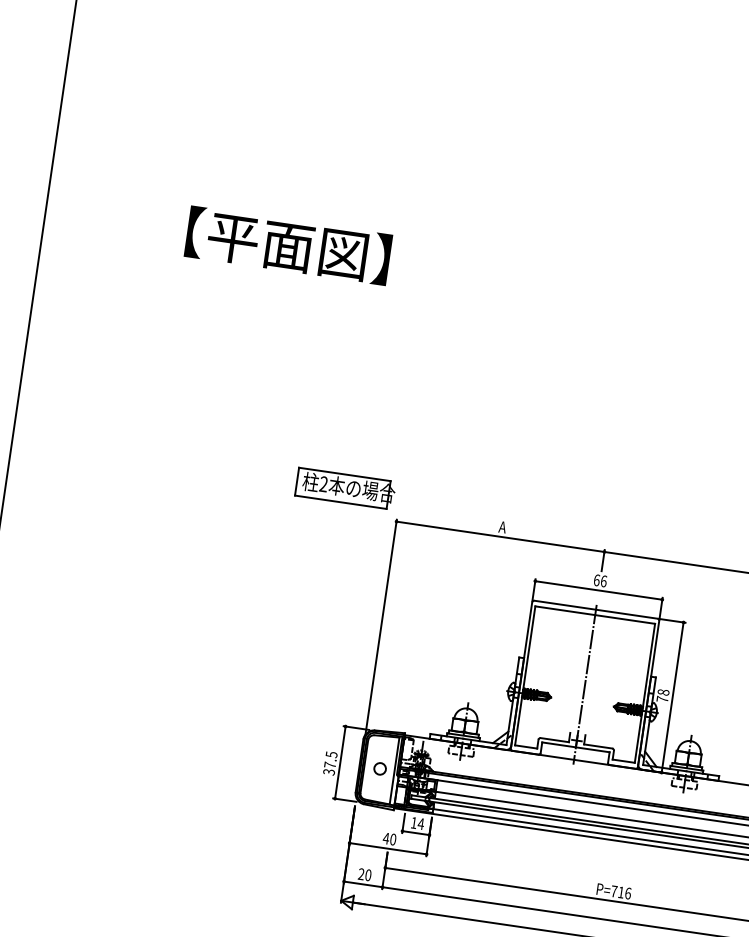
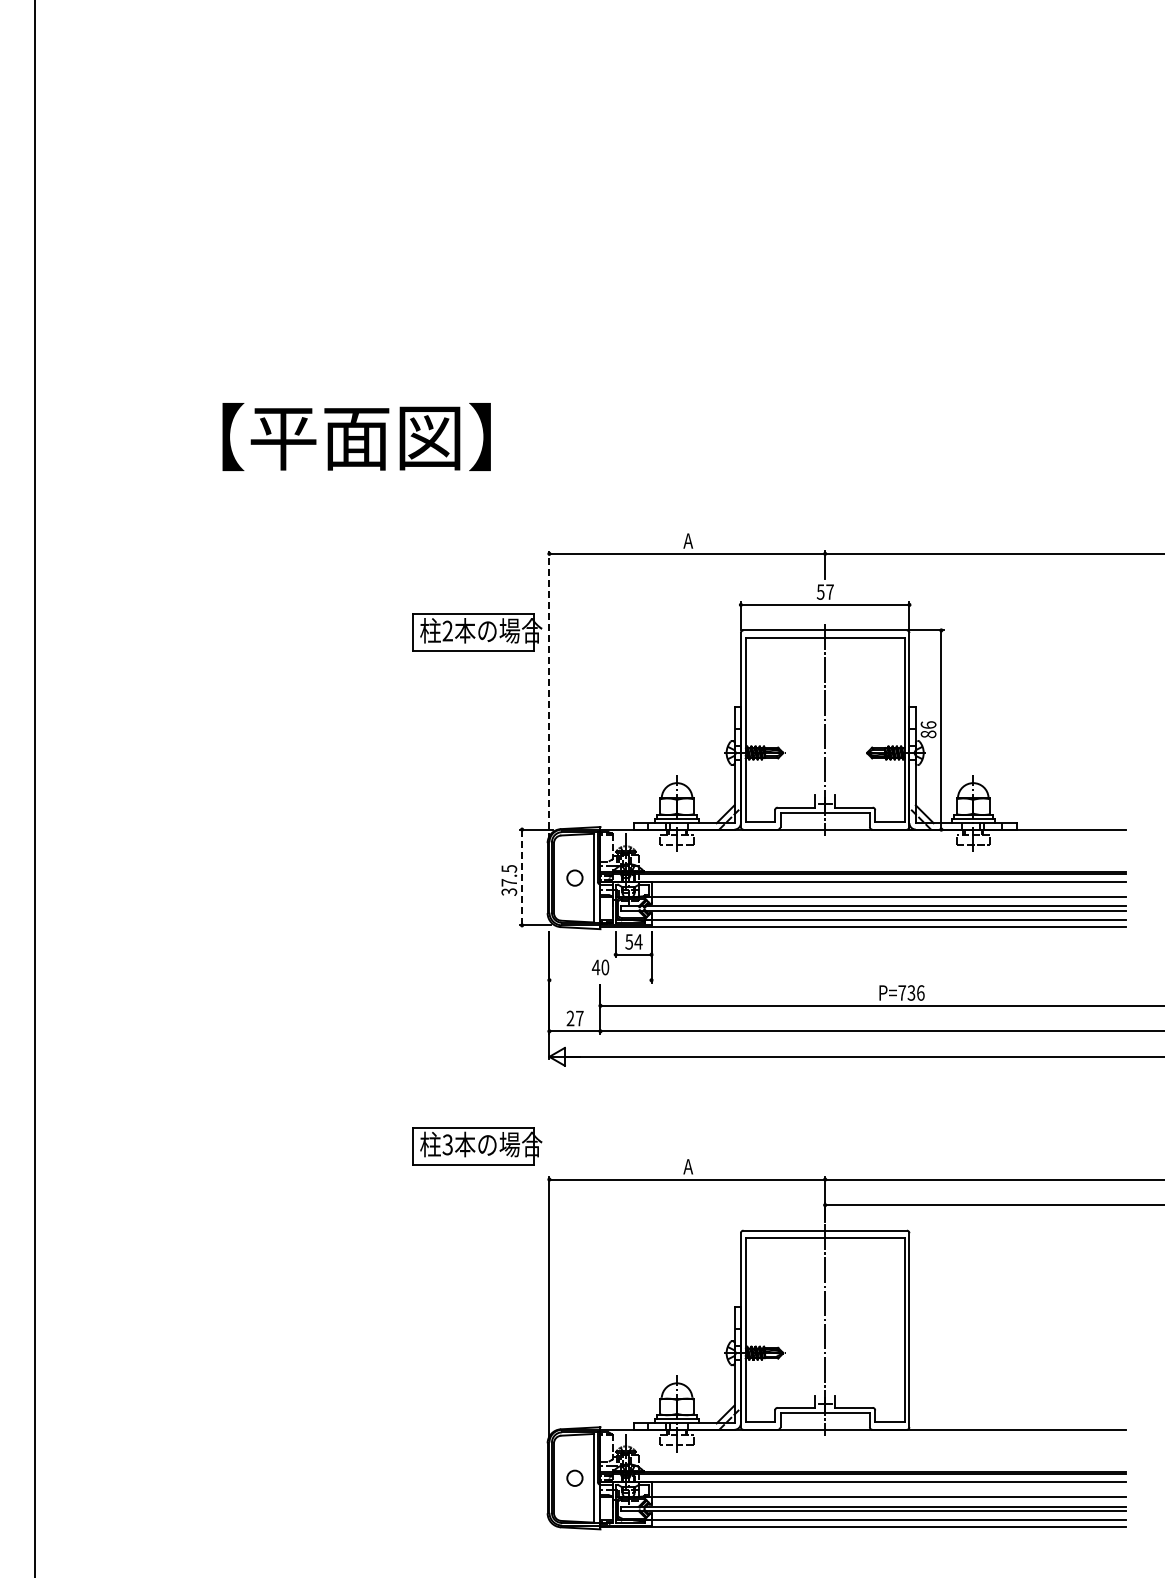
text: (288, 245) -> (356, 436), moved
part: (346, 488) -> (477, 632), moved
text: (600, 580) -> (825, 591), 66 -> 57
line: (381, 628) -> (549, 695), solid -> dashed
text: (663, 695) -> (928, 729), 78 -> 86
line: (340, 762) -> (522, 877), solid -> dashed
text: (413, 822) -> (628, 941), 14 -> 54
line: (388, 848) -> (600, 980), removed
text: (368, 875) -> (579, 1018), 20 -> 27
text: (621, 892) -> (911, 992), P=716 -> P=736

